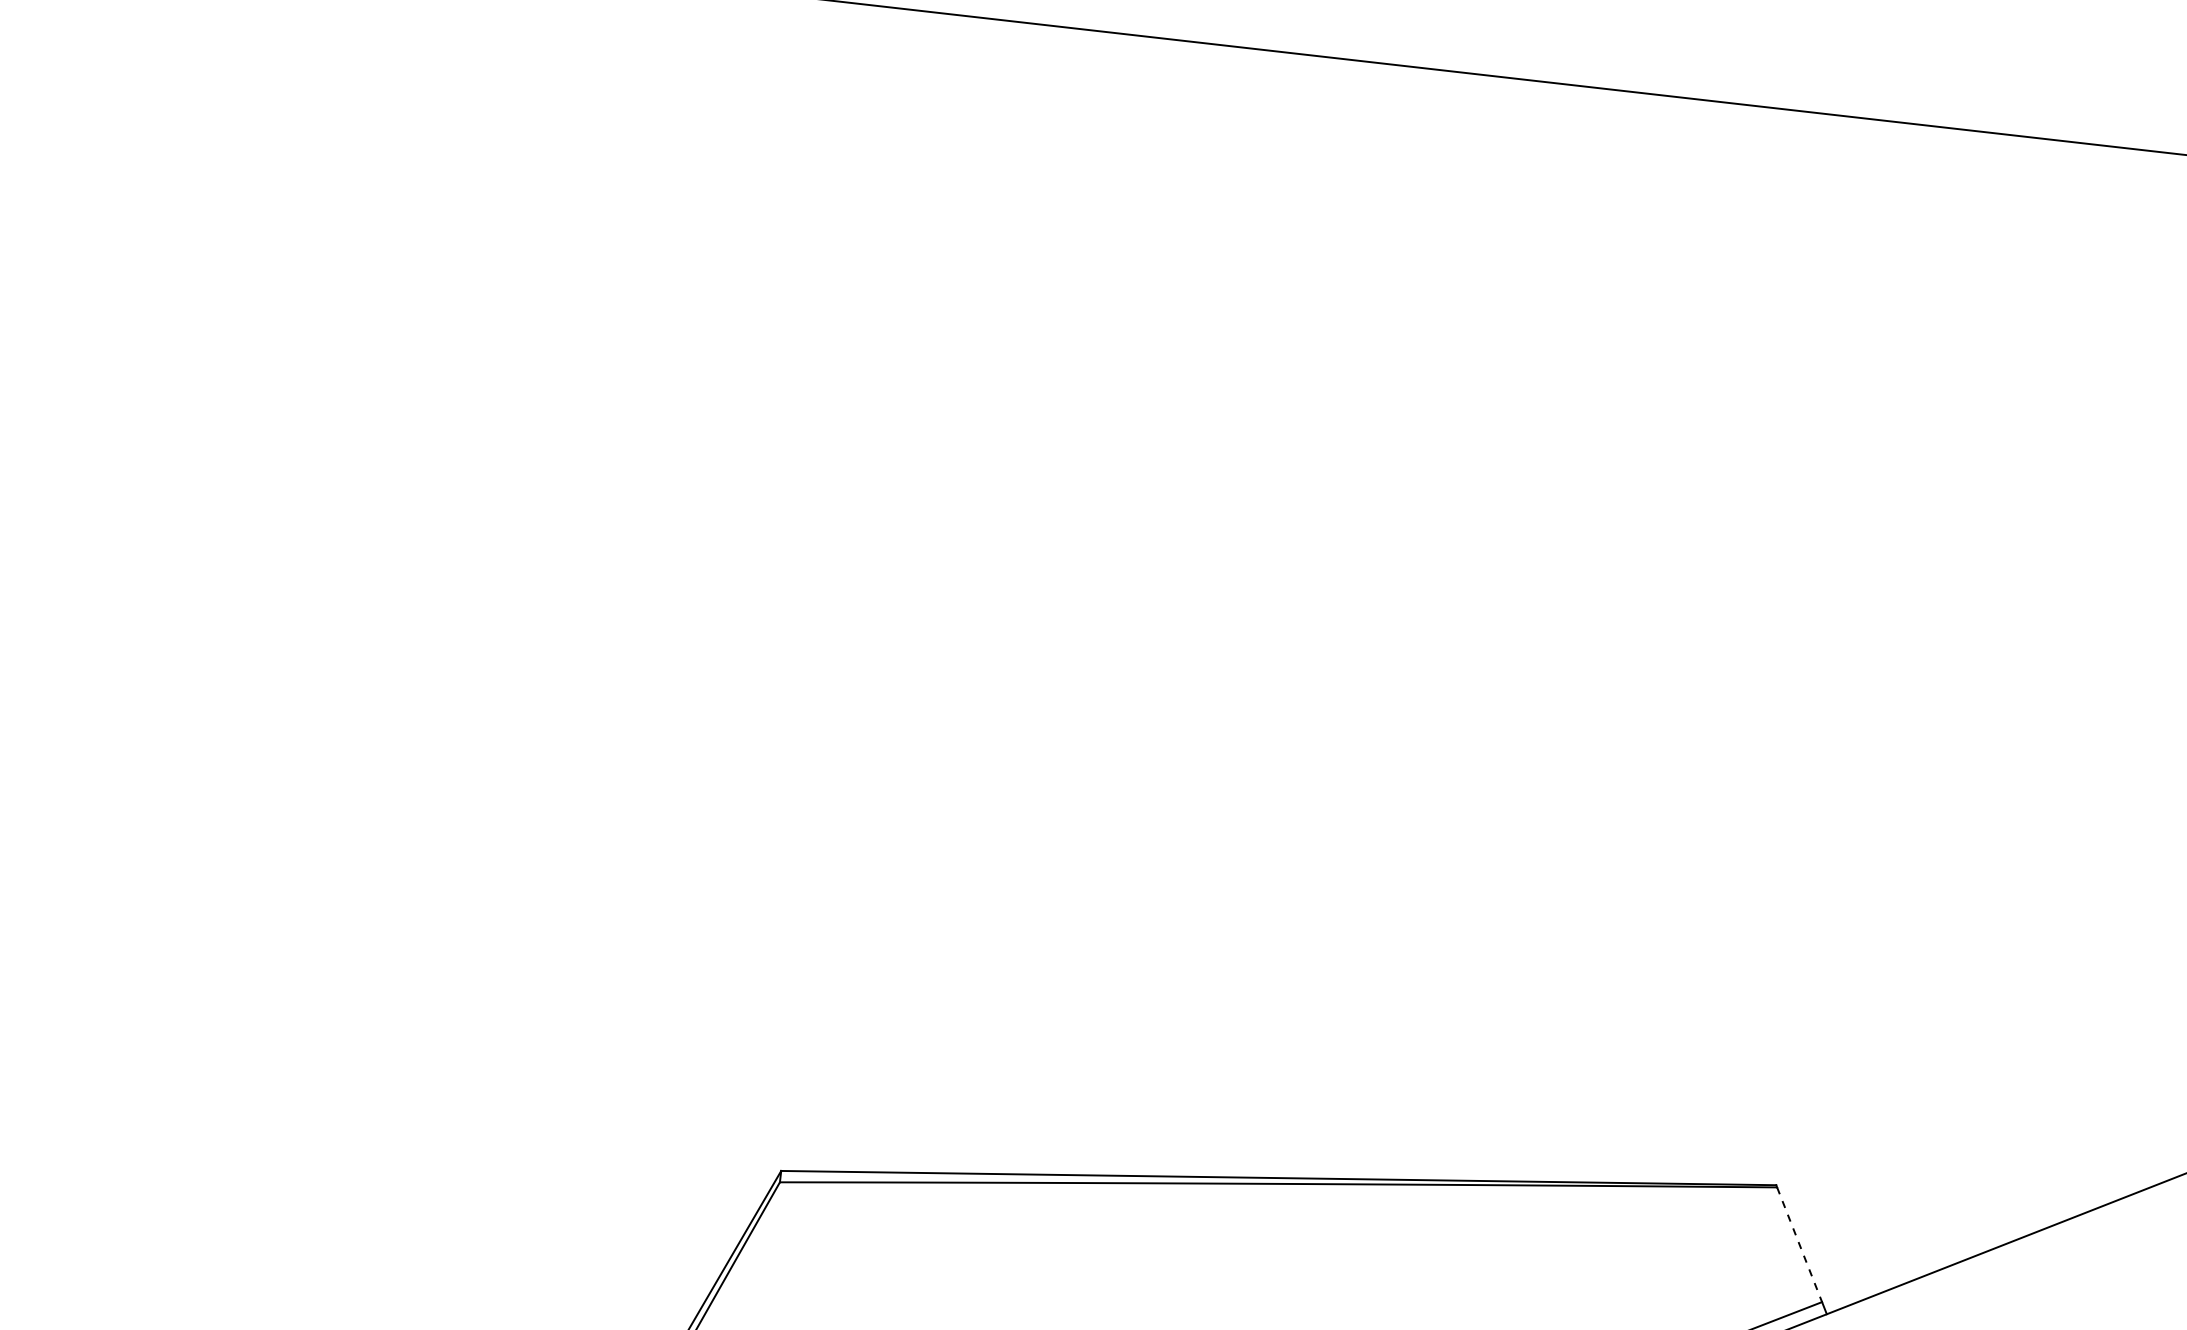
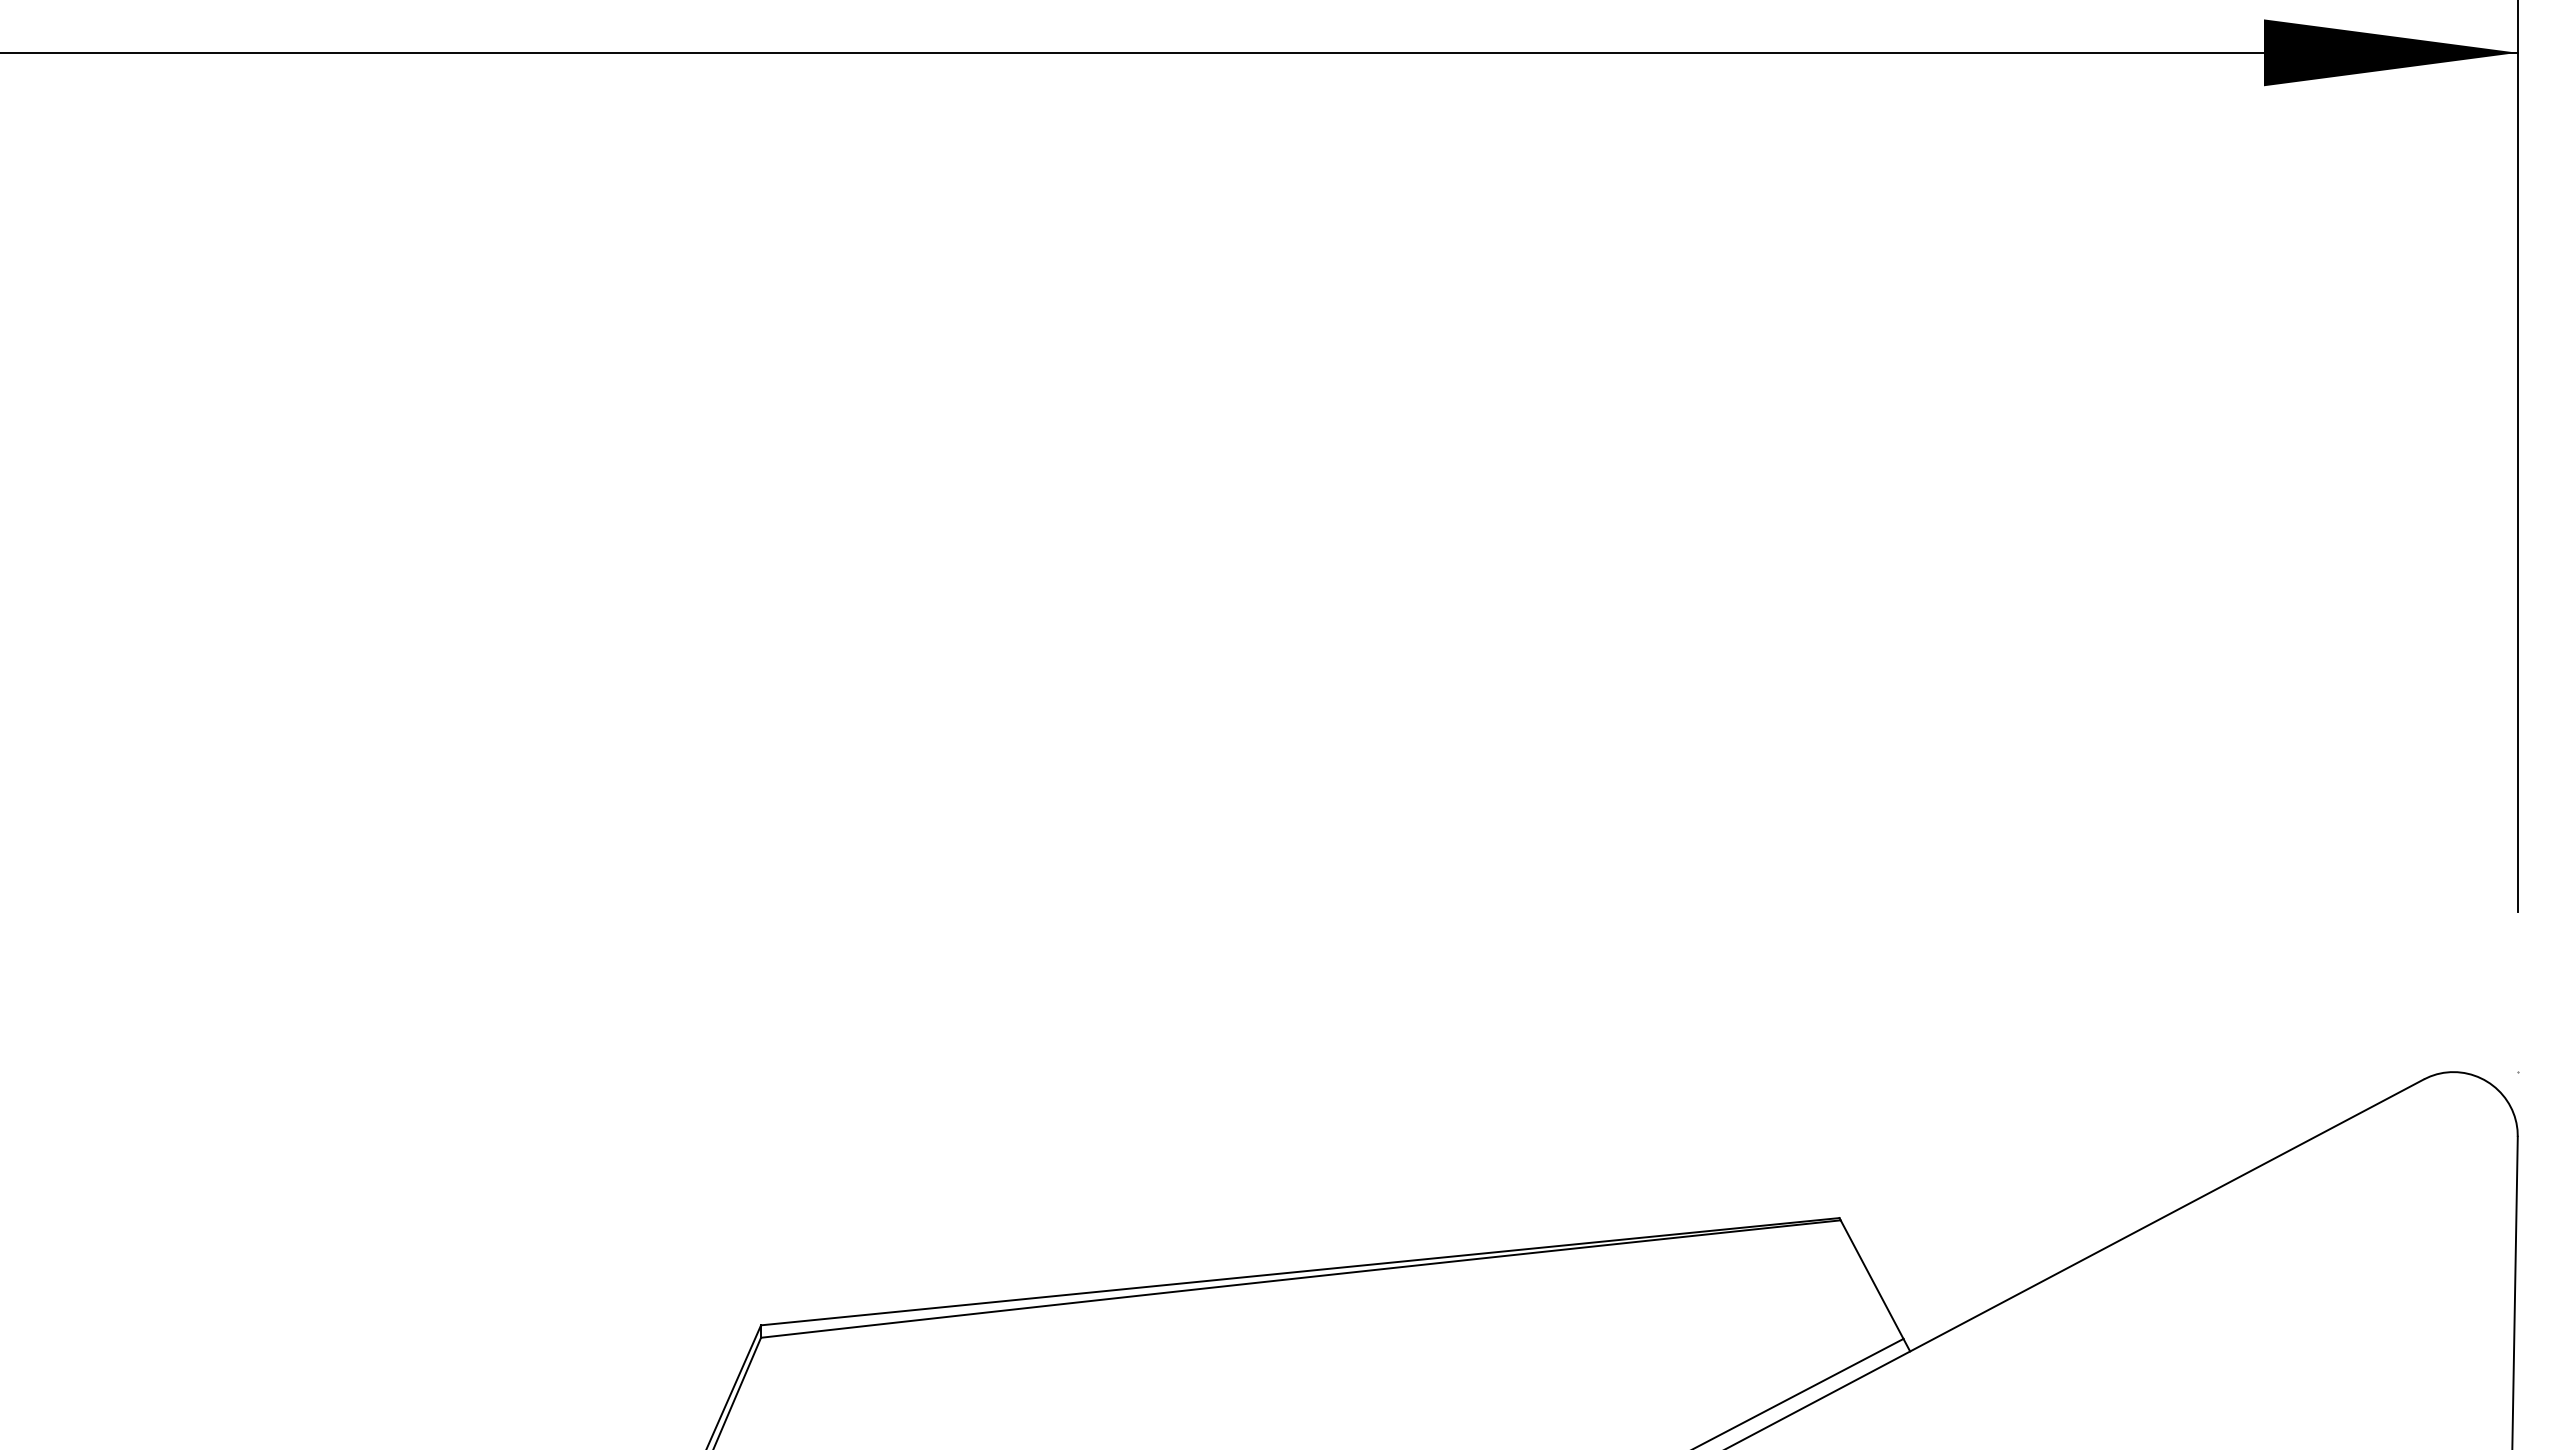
line: (1799, 1245) -> (1872, 1280), dashed -> solid

